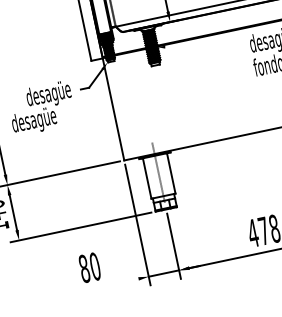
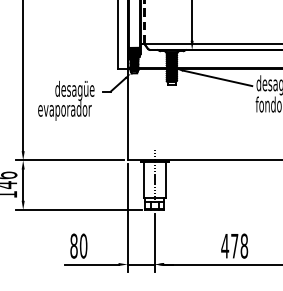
line: (205, 47) -> (217, 78), added
text: (41, 119) -> (64, 110), desagüe -> evaporador
line: (108, 285) -> (91, 264), added

